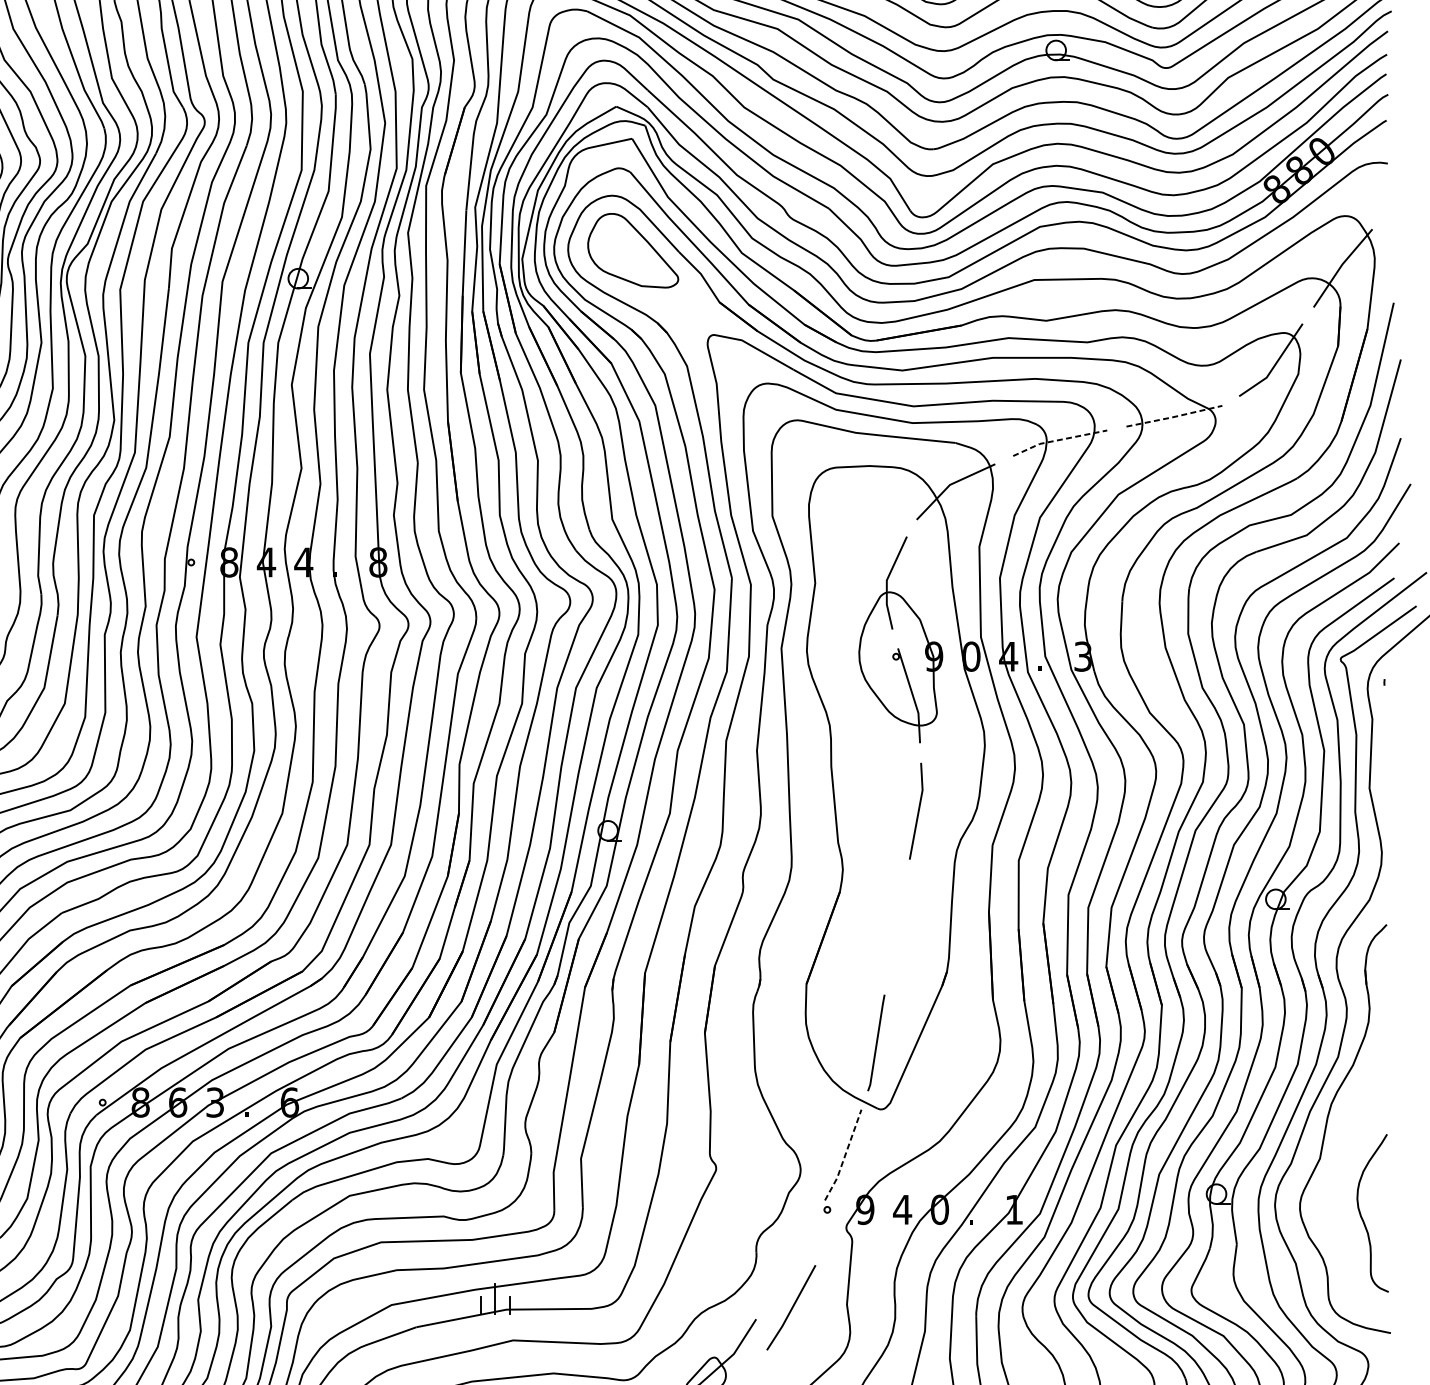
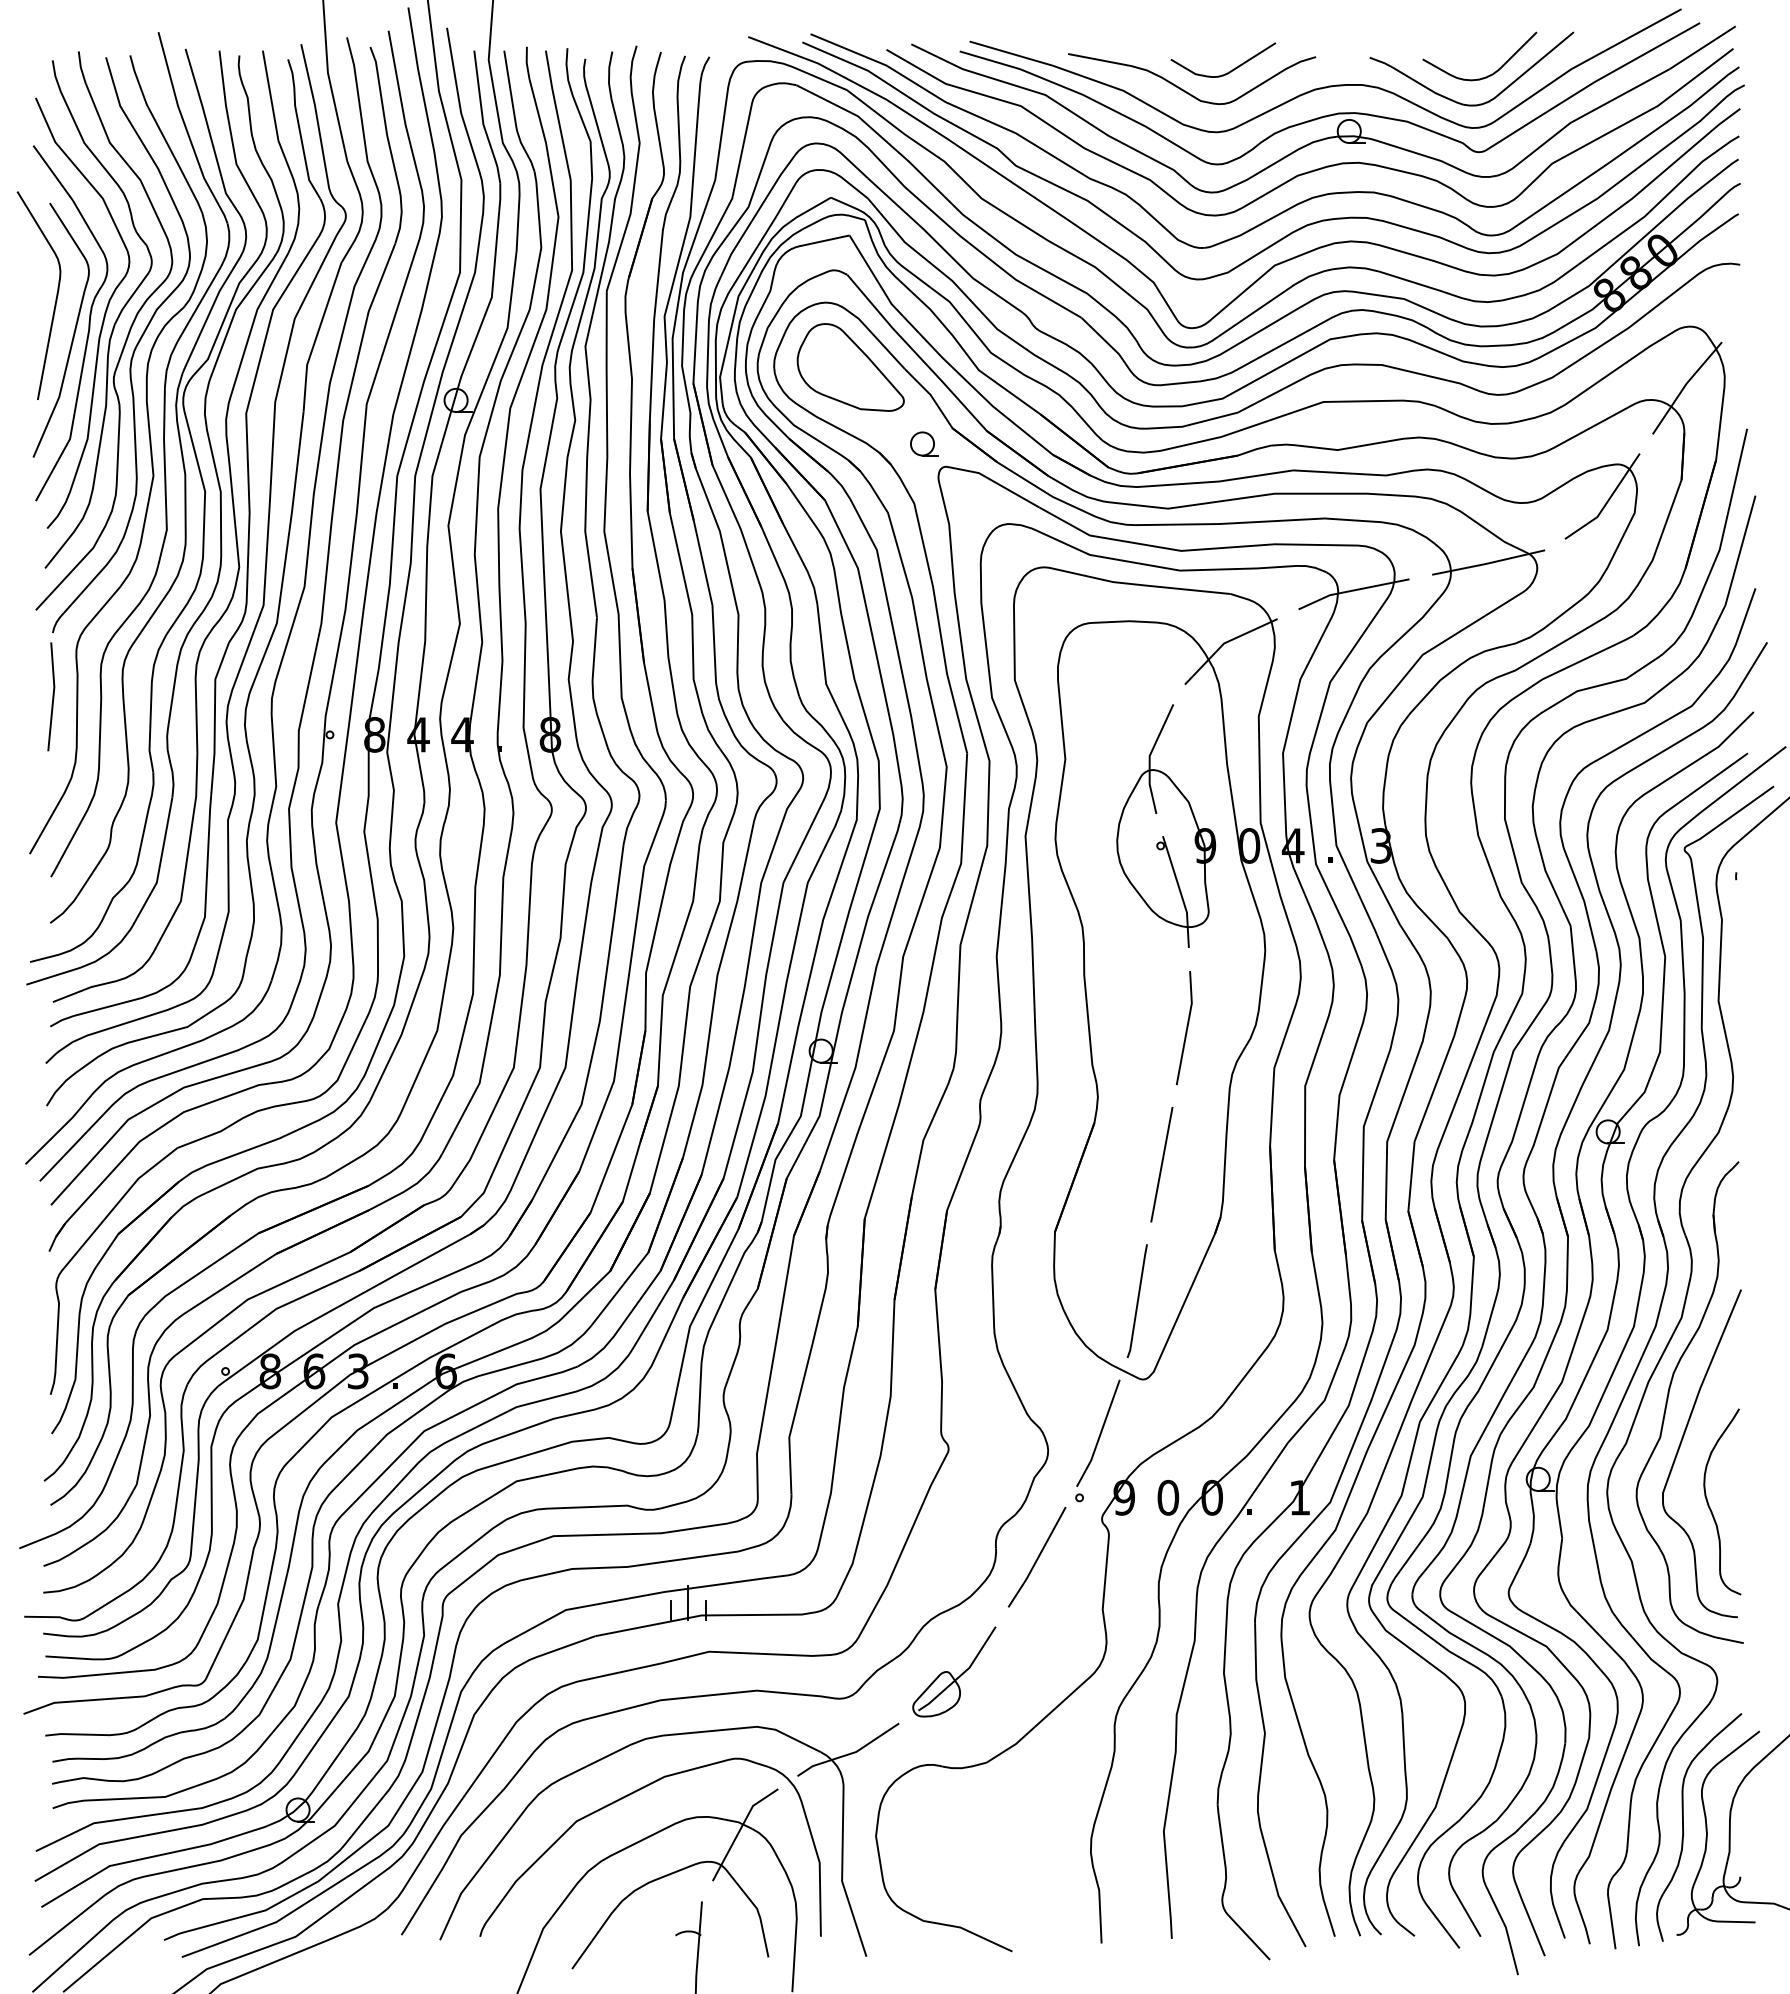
part: (695, 315) -> (924, 443), added
line: (1174, 417) -> (1488, 563), dashed -> solid
line: (1058, 439) -> (1352, 590), dashed -> solid
line: (896, 927) -> (1161, 1164), added
line: (845, 1156) -> (1100, 1434), dashed -> solid
curve: (1337, 1167) -> (1680, 1447), added
text: (901, 1209) -> (1167, 1497), 4 -> 0
line: (791, 1307) -> (1037, 1557), moved

